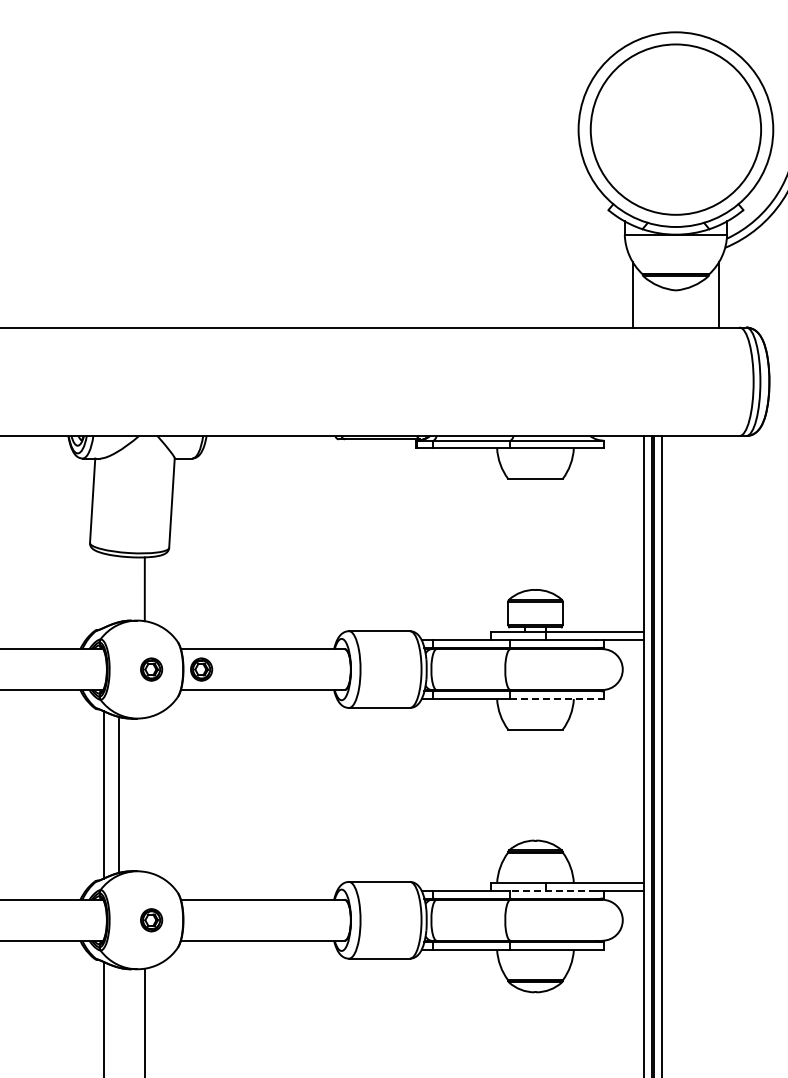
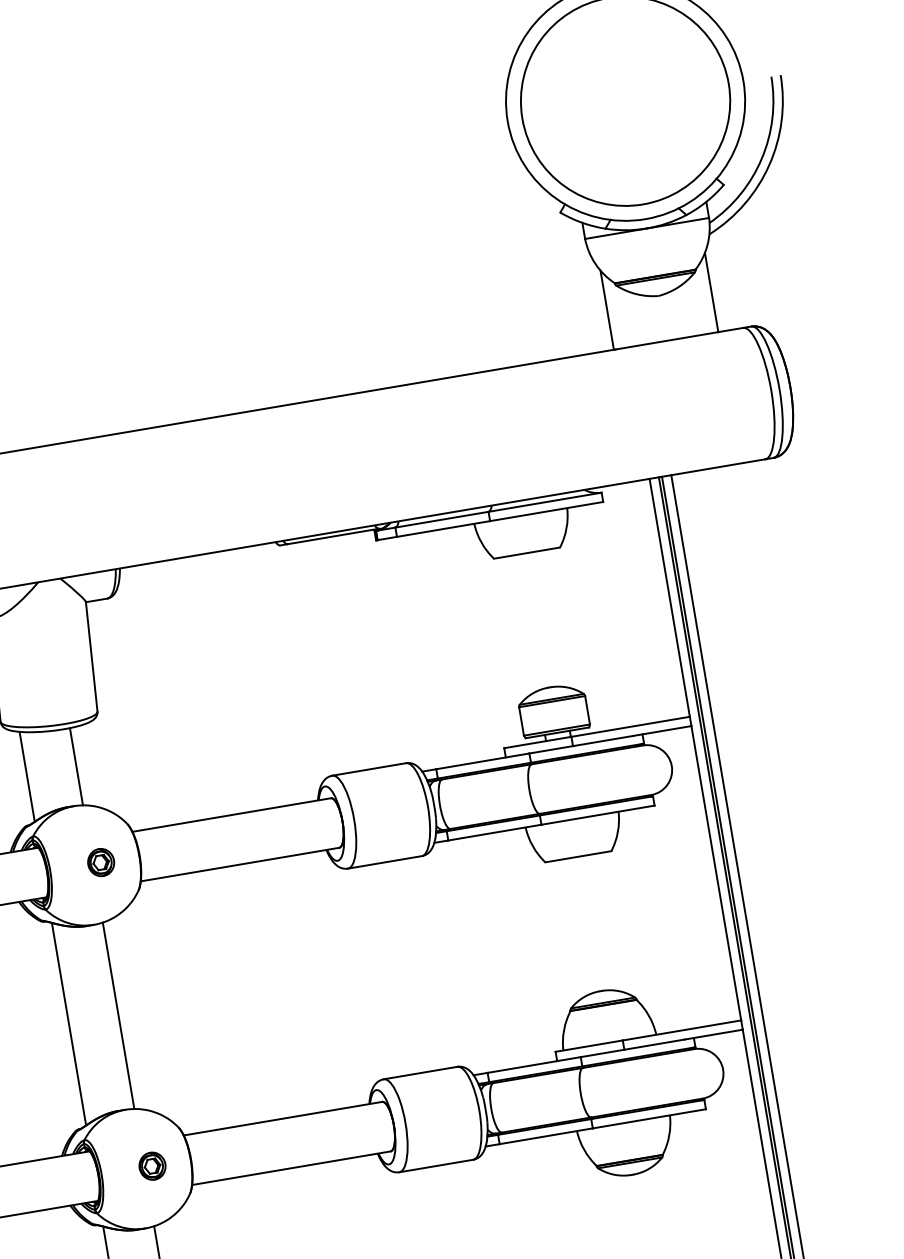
line: (103, 590) -> (26, 776), added
part: (201, 669) -> (161, 852), removed
line: (556, 699) -> (597, 815), dashed -> solid
line: (118, 794) -> (118, 1015), moved
line: (553, 890) -> (633, 1047), dashed -> solid

